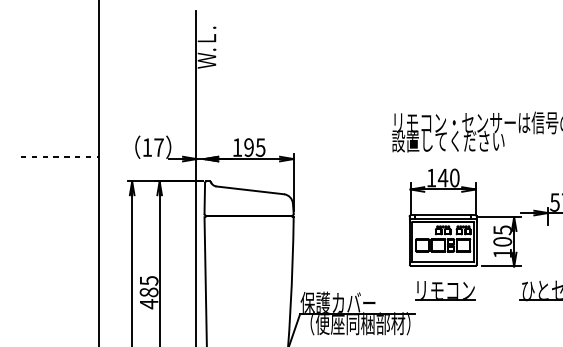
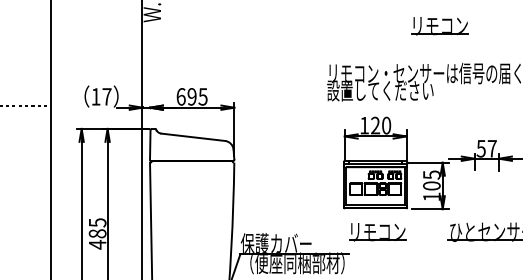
part: (511, 72) -> (440, 25), added
text: (237, 147) -> (181, 96), 195 -> 695
text: (442, 177) -> (374, 125), 140 -> 120

